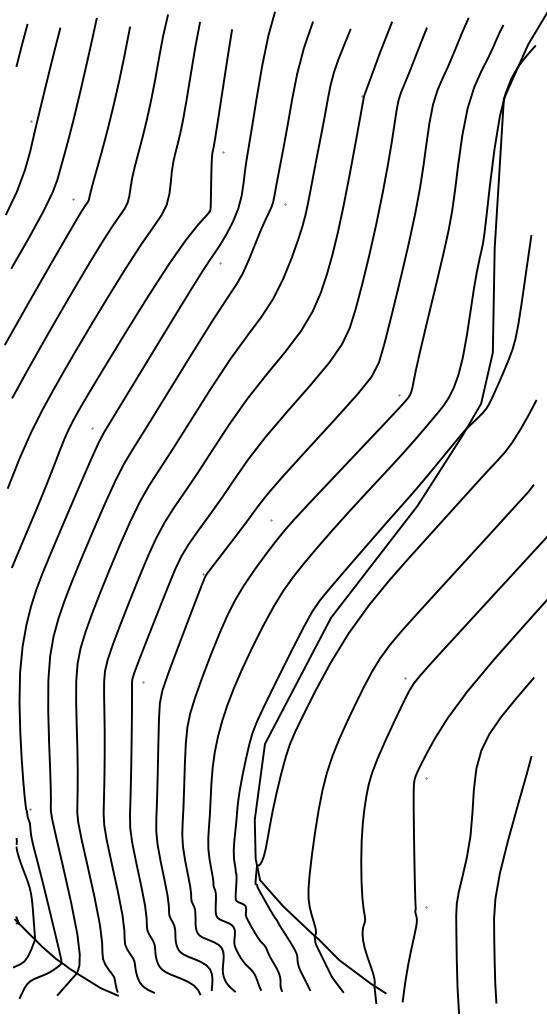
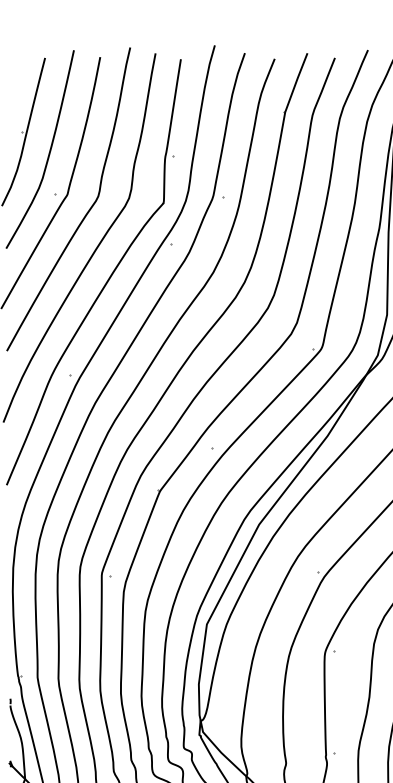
line: (21, 44) -> (14, 71), removed

